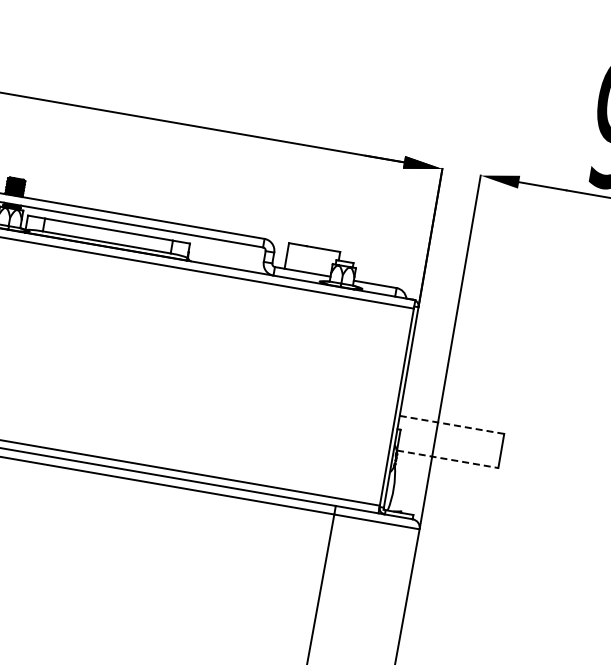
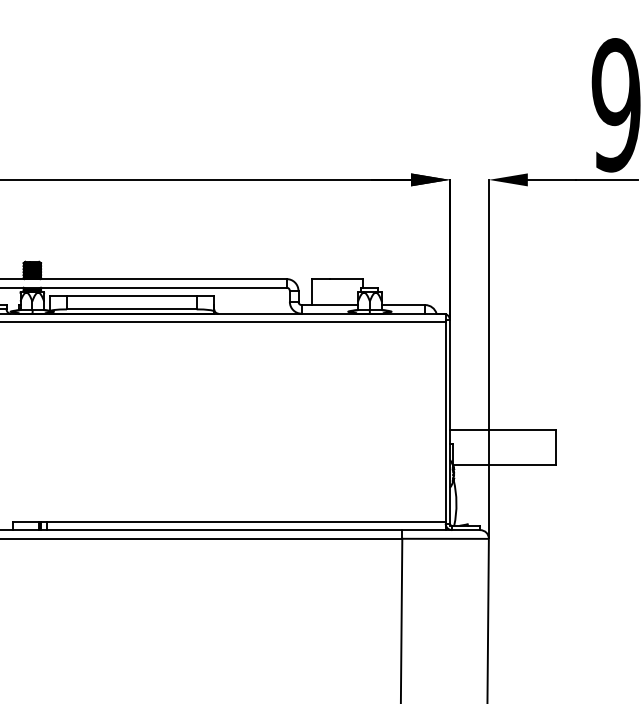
line: (451, 424) -> (502, 430), dashed -> solid
line: (448, 459) -> (505, 465), dashed -> solid

